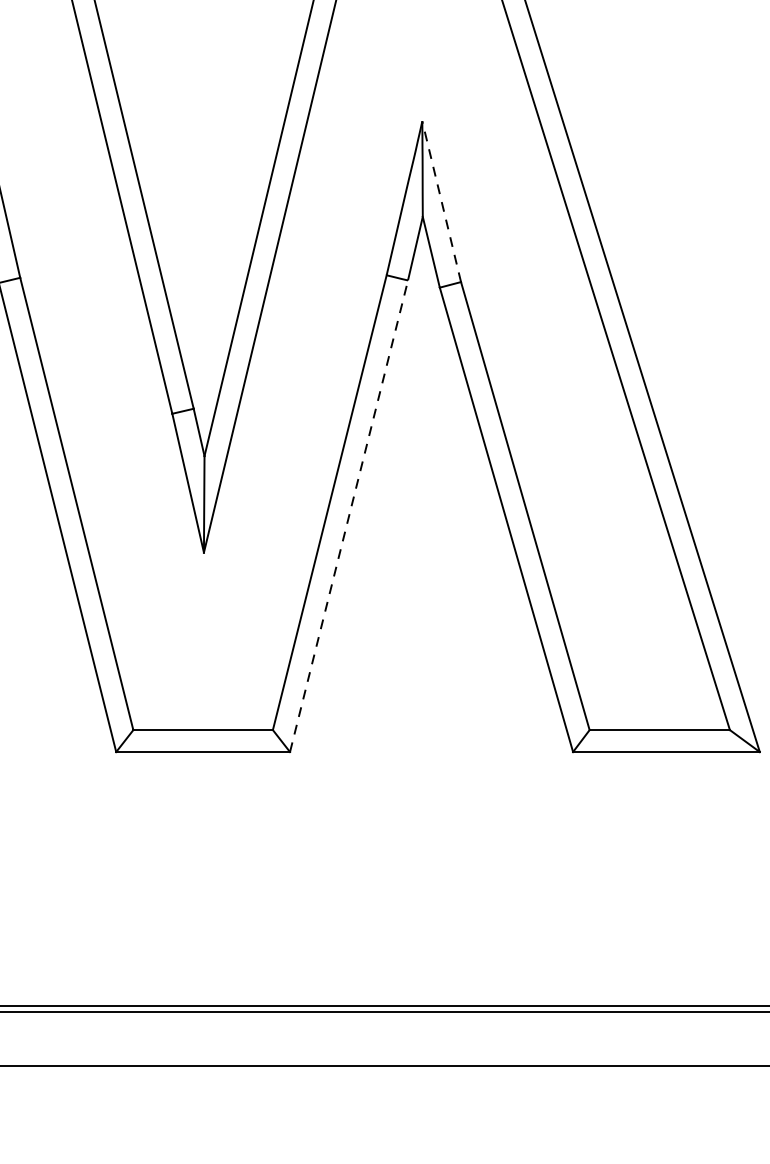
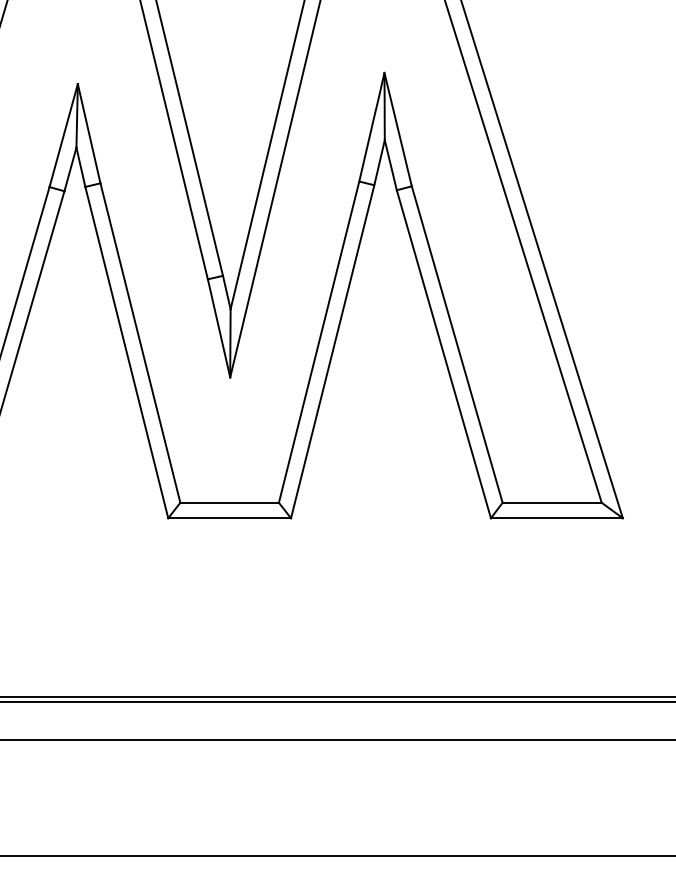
line: (442, 201) -> (398, 129), dashed -> solid
line: (348, 515) -> (332, 351), dashed -> solid

